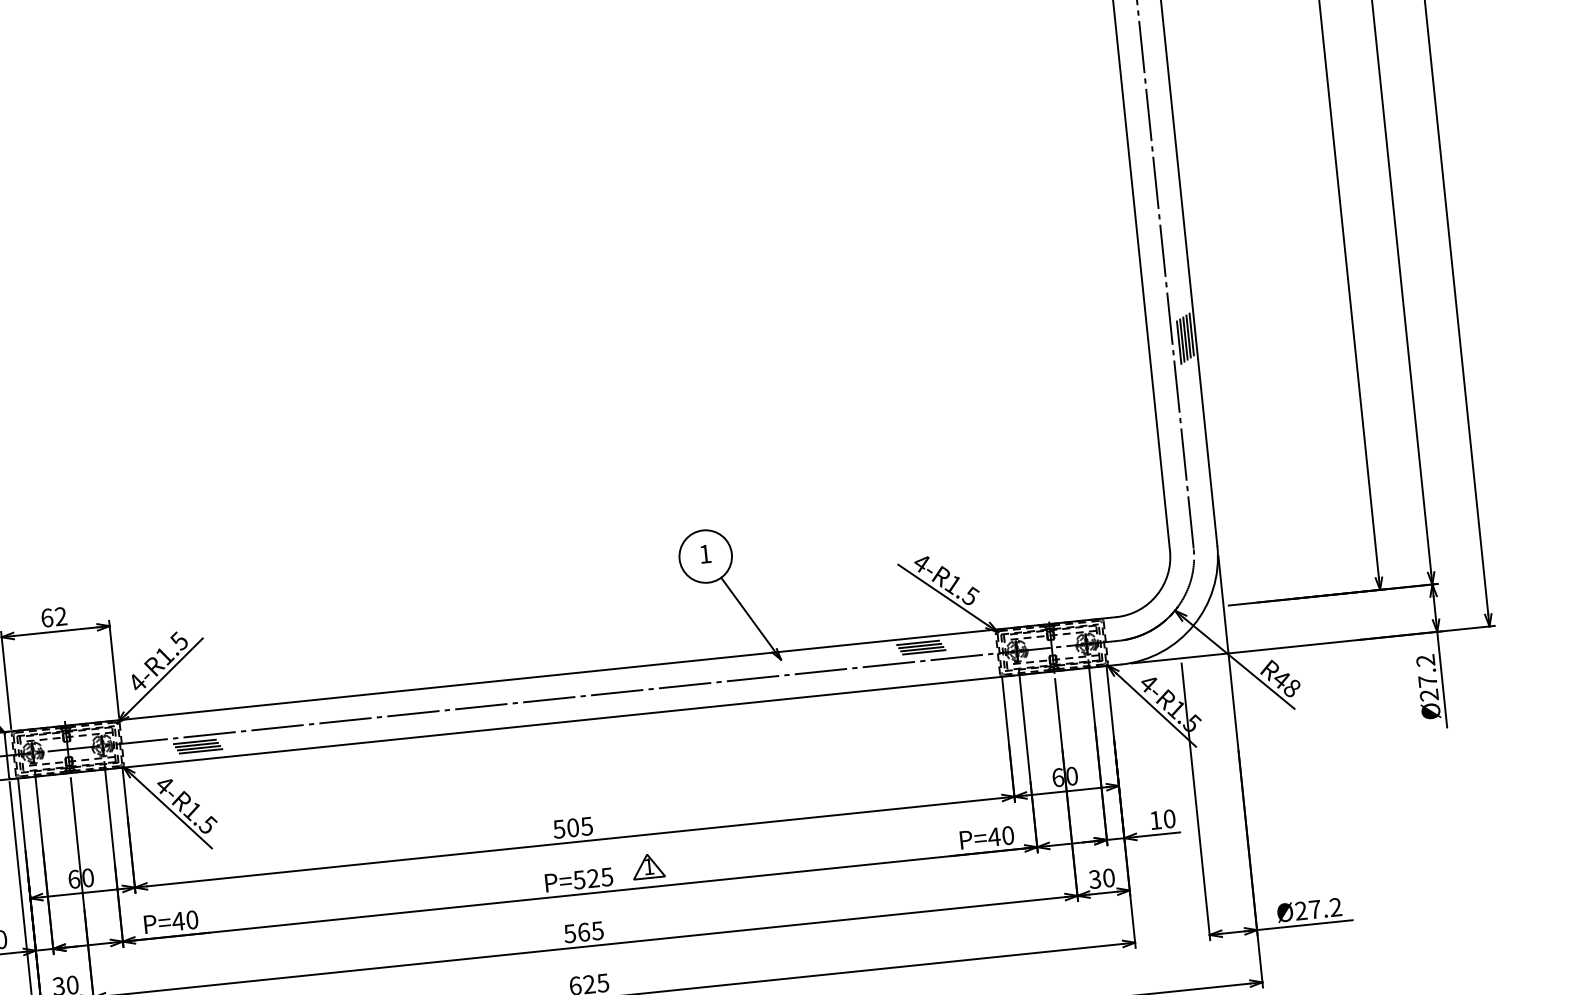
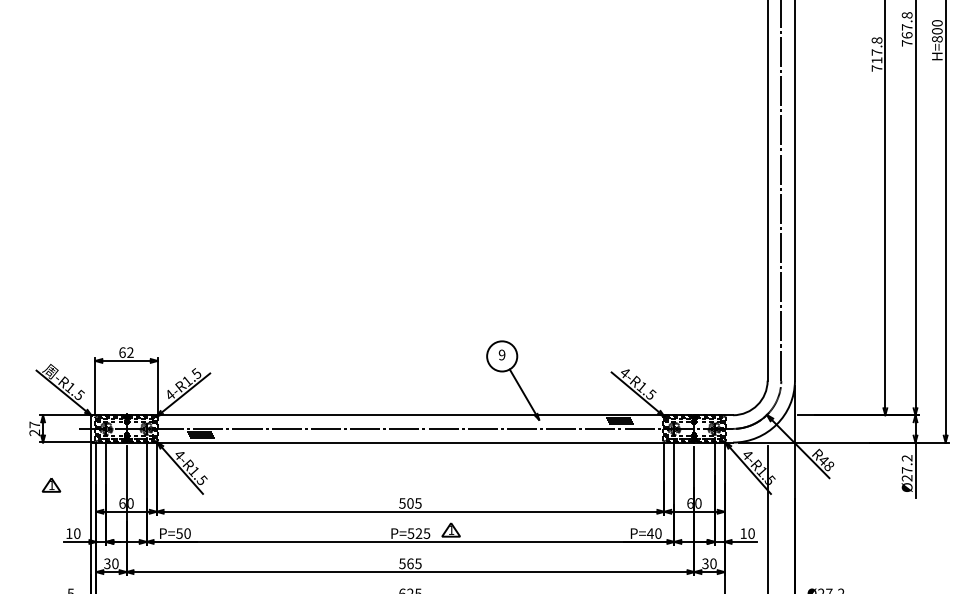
hatch: (1184, 337) -> (788, 259), removed
text: (704, 553) -> (501, 354), 1 -> 9
text: (178, 921) -> (179, 533), P=40 -> P=50

